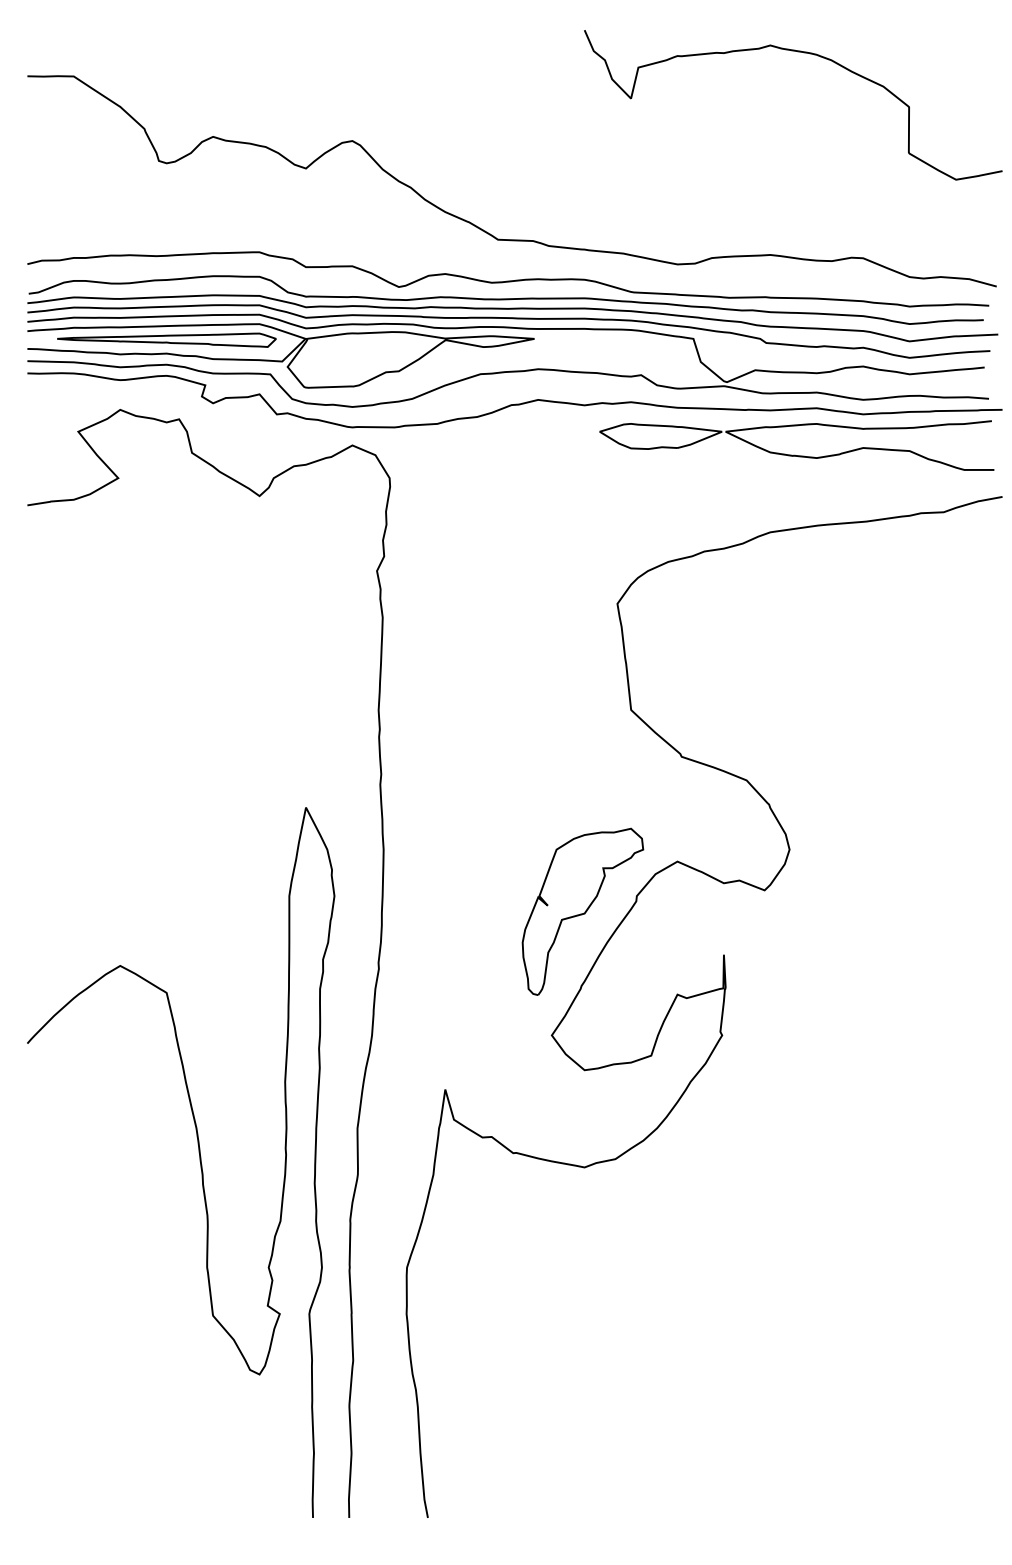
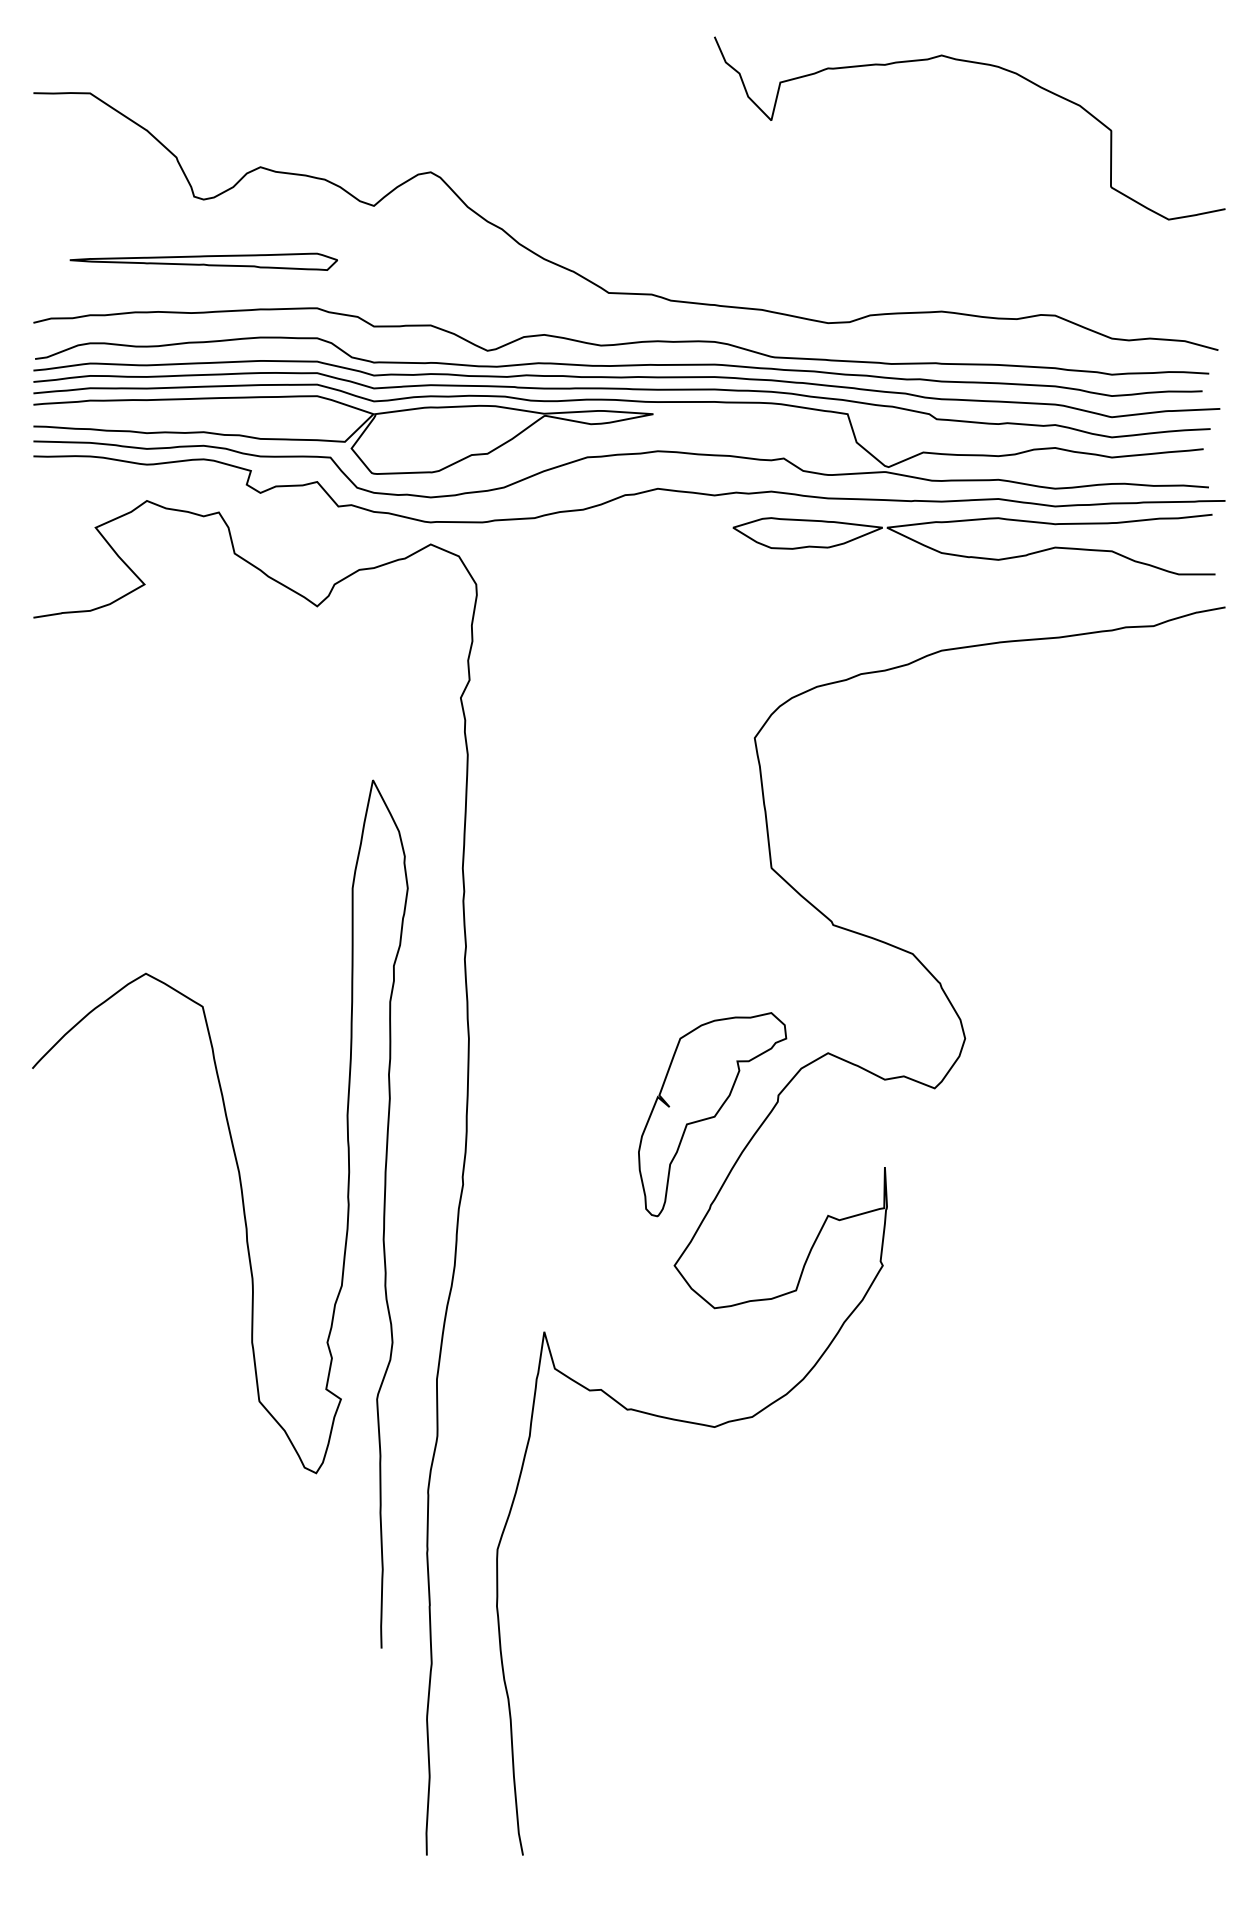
part: (166, 339) -> (203, 261), moved
curve: (199, 1157) -> (242, 1207), moved

